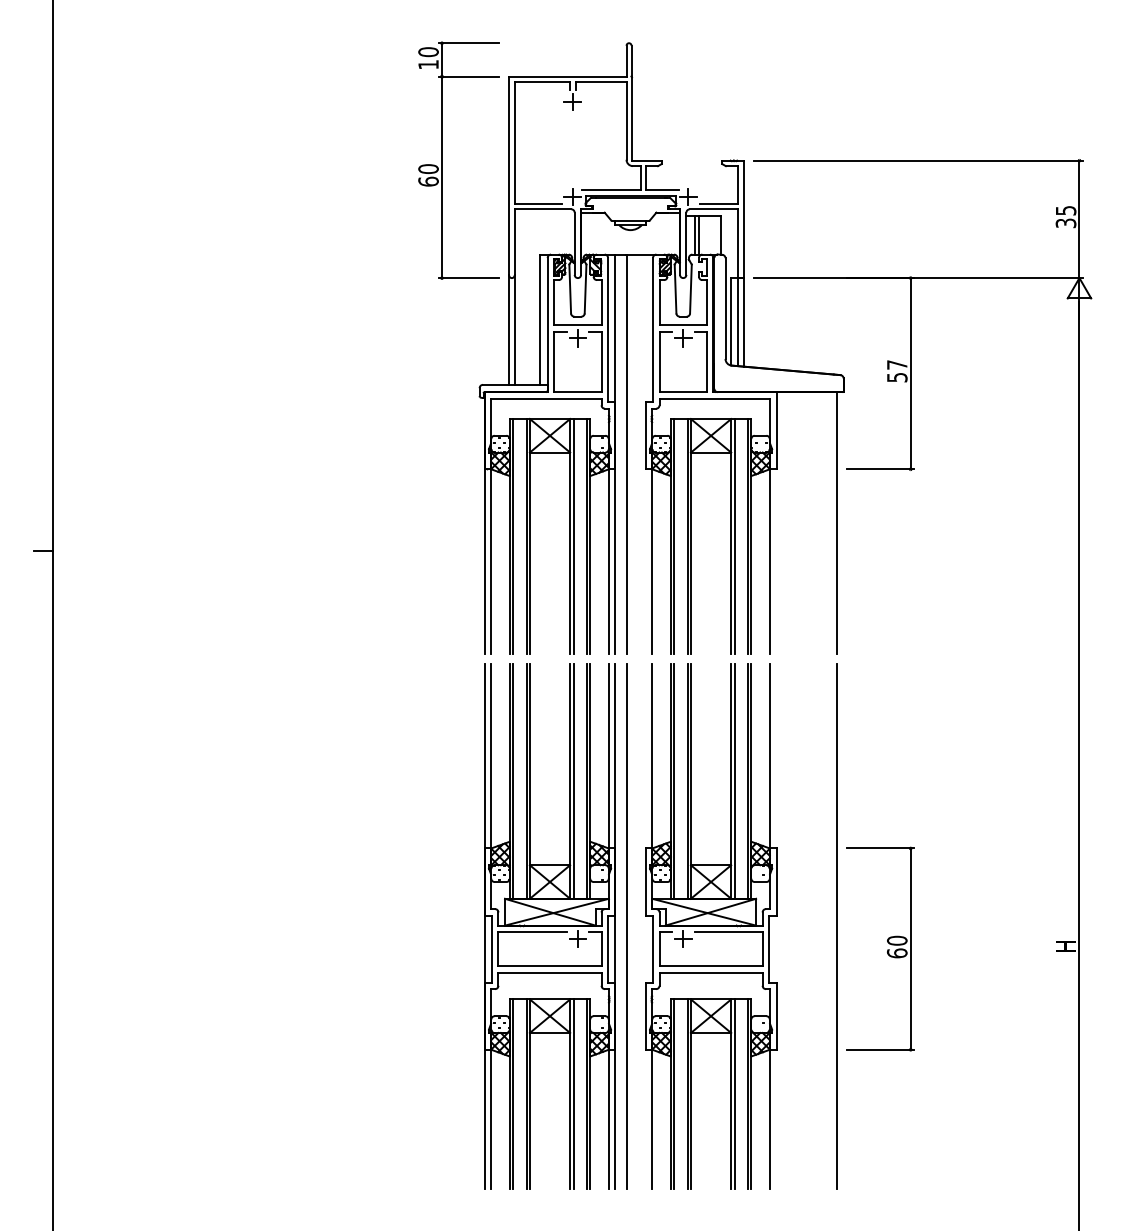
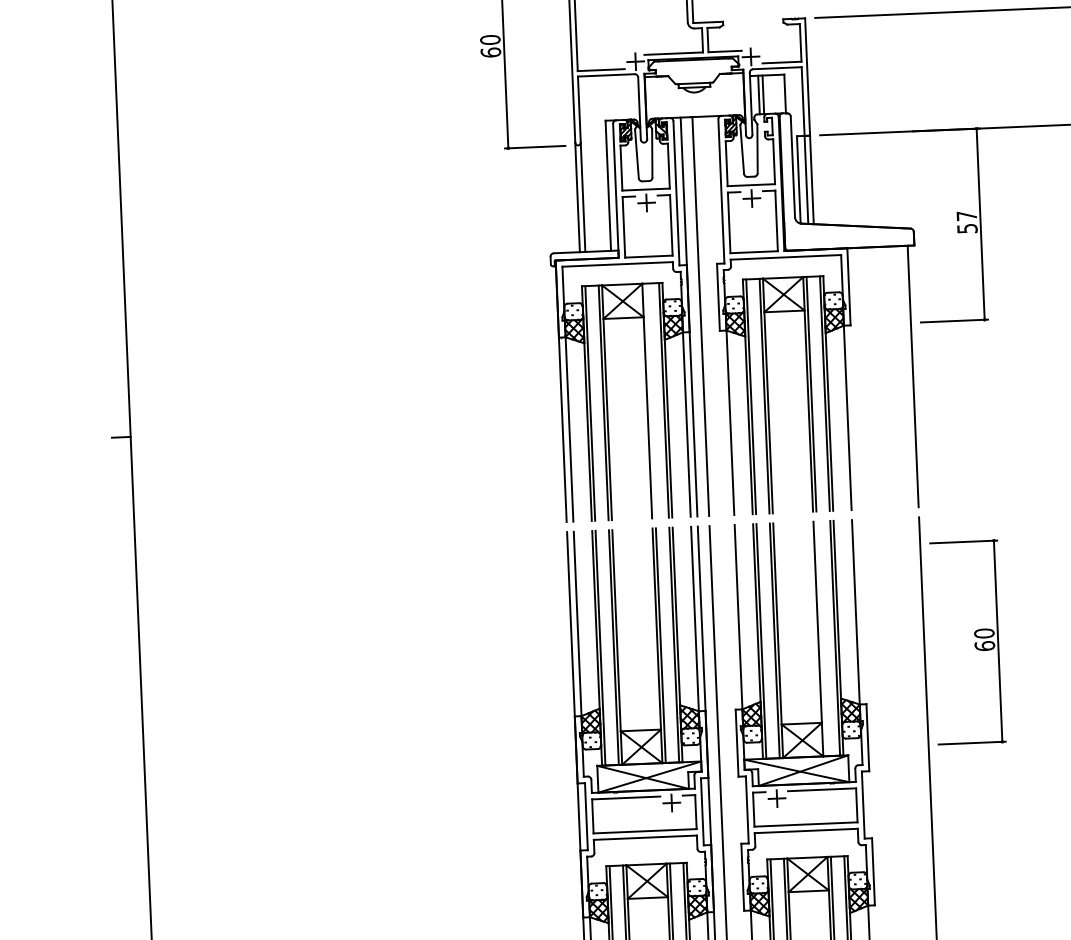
line: (573, 536) -> (650, 401), removed
line: (734, 780) -> (821, 638), removed
part: (887, 949) -> (974, 642), moved

